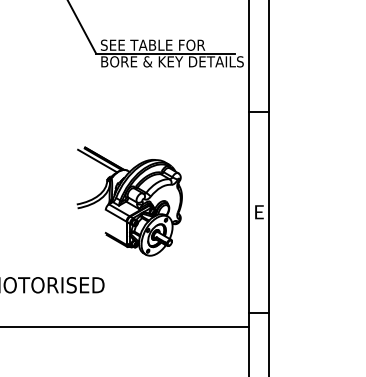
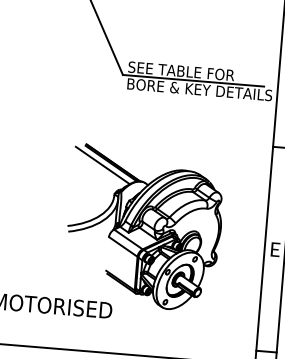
part: (129, 201) -> (144, 227), size x1.43

